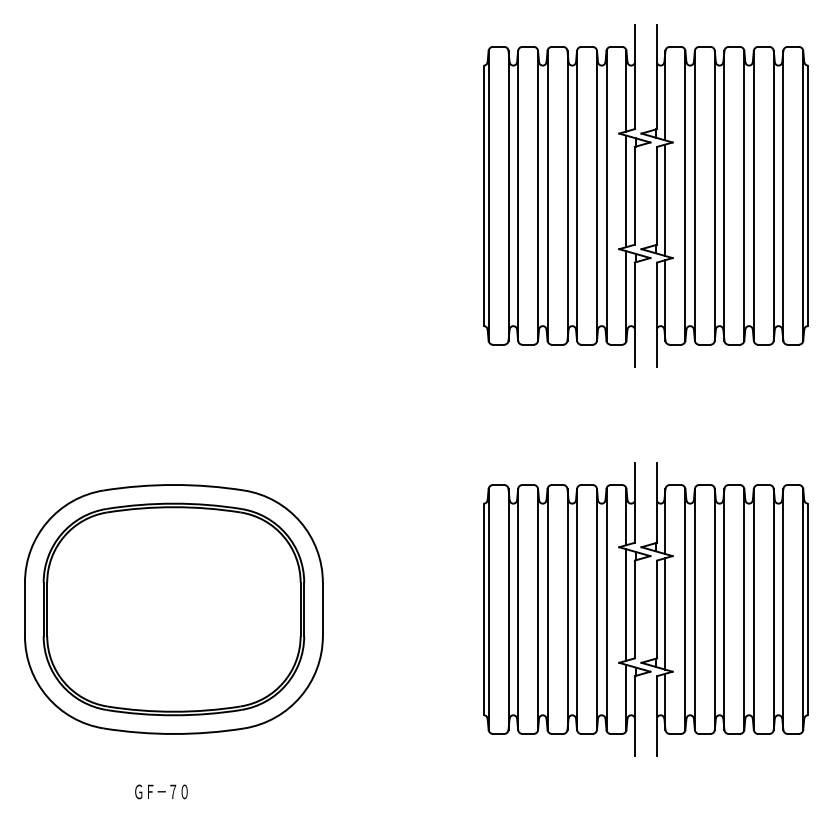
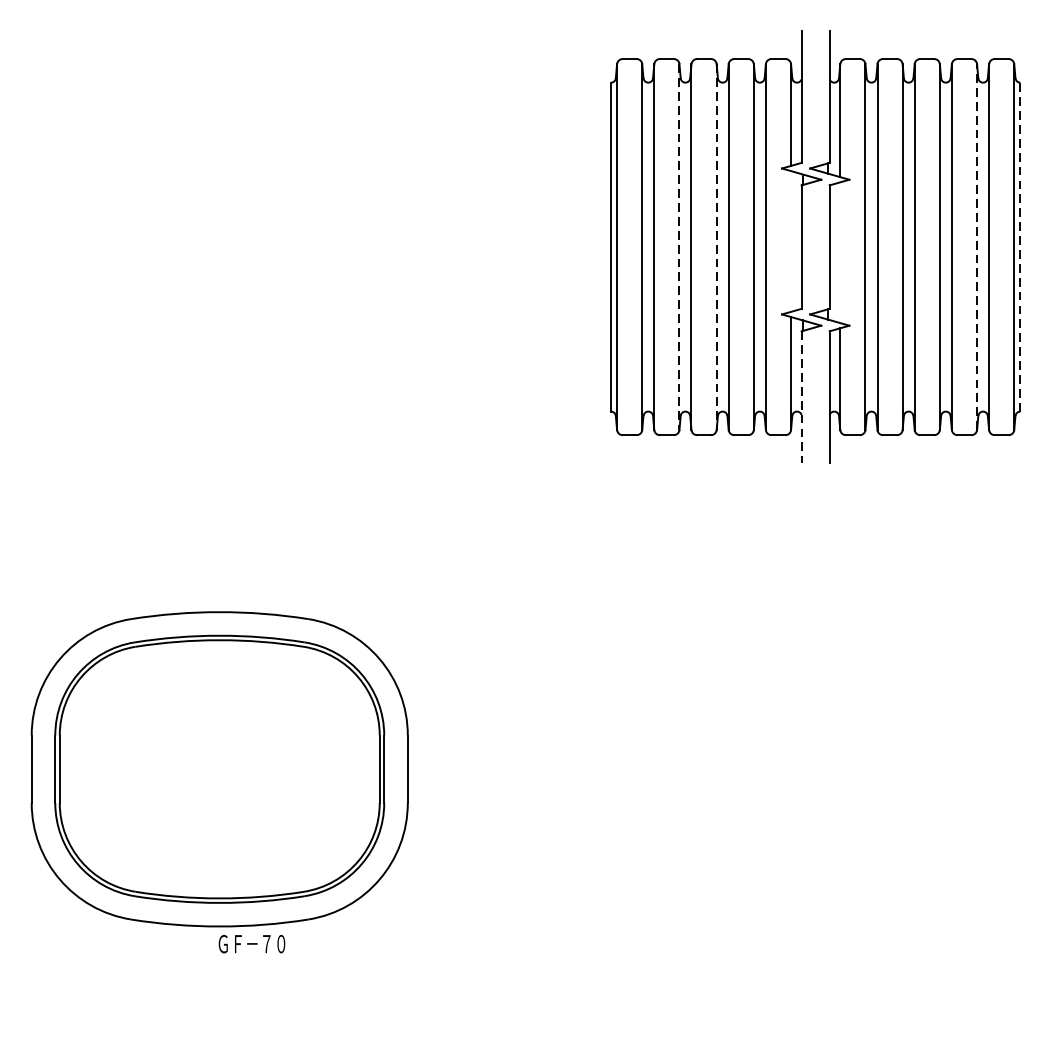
line: (626, 191) -> (791, 241), removed
line: (538, 195) -> (680, 246), solid -> dashed
line: (567, 195) -> (716, 246), solid -> dashed
line: (773, 195) -> (976, 246), solid -> dashed
line: (808, 195) -> (1020, 246), solid -> dashed
line: (665, 200) -> (840, 252), removed
line: (634, 315) -> (801, 398), solid -> dashed
part: (635, 609) -> (802, 769), removed
text: (161, 791) -> (252, 943), moved

